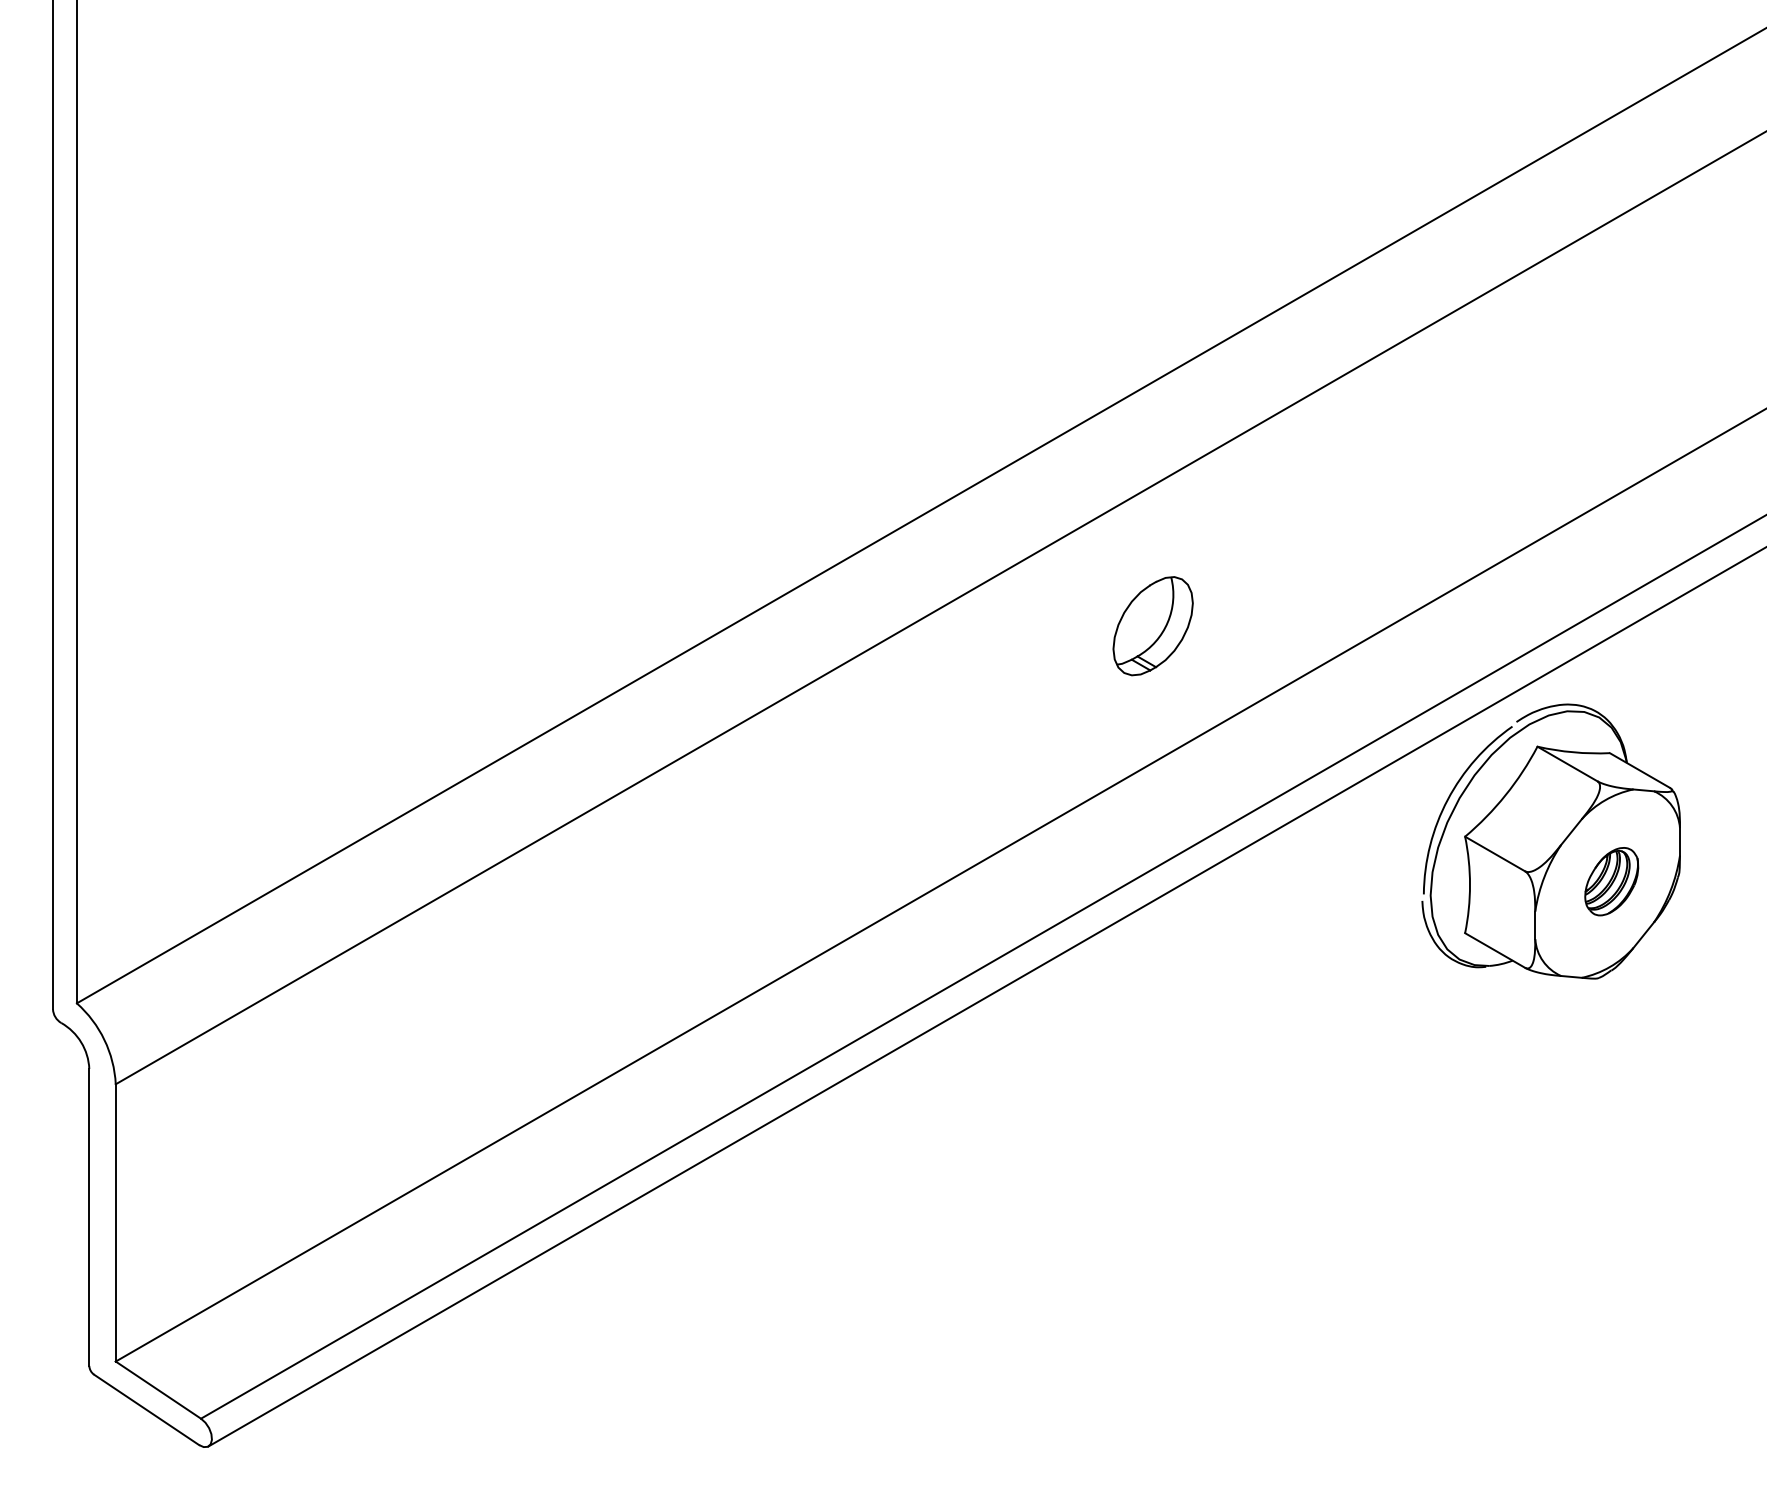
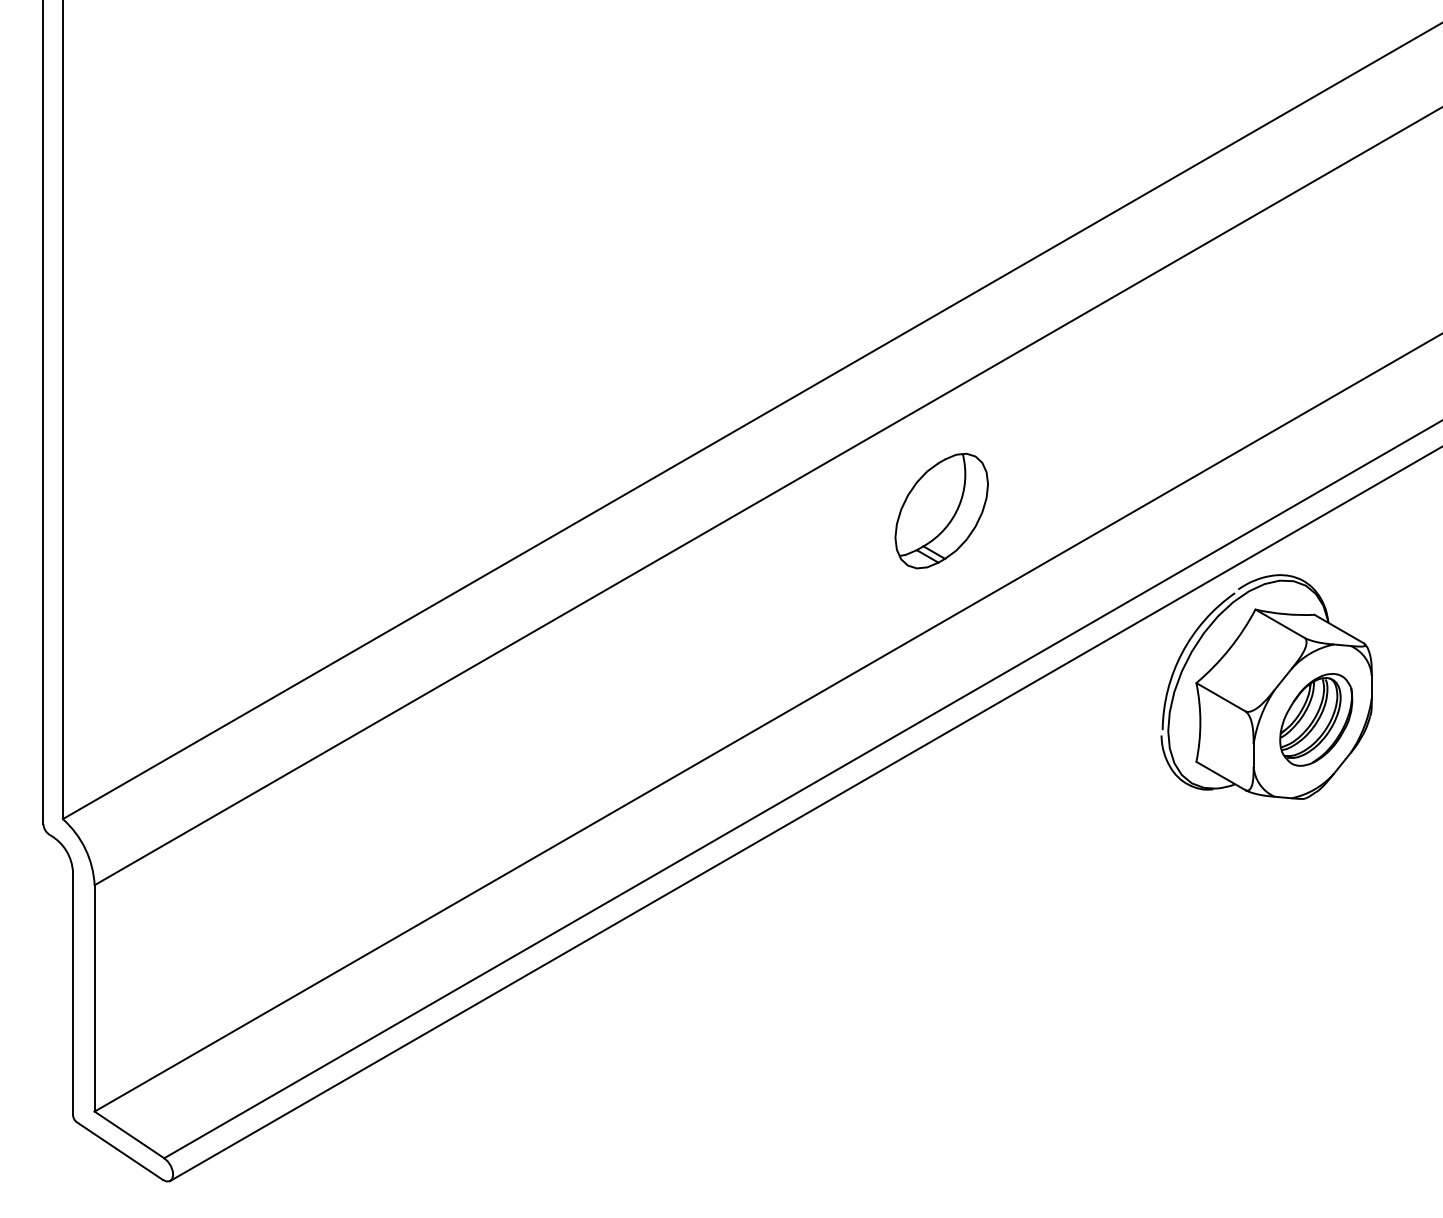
part: (1152, 626) -> (941, 511), size x1.43
part: (1611, 881) -> (1315, 719), size x1.67

